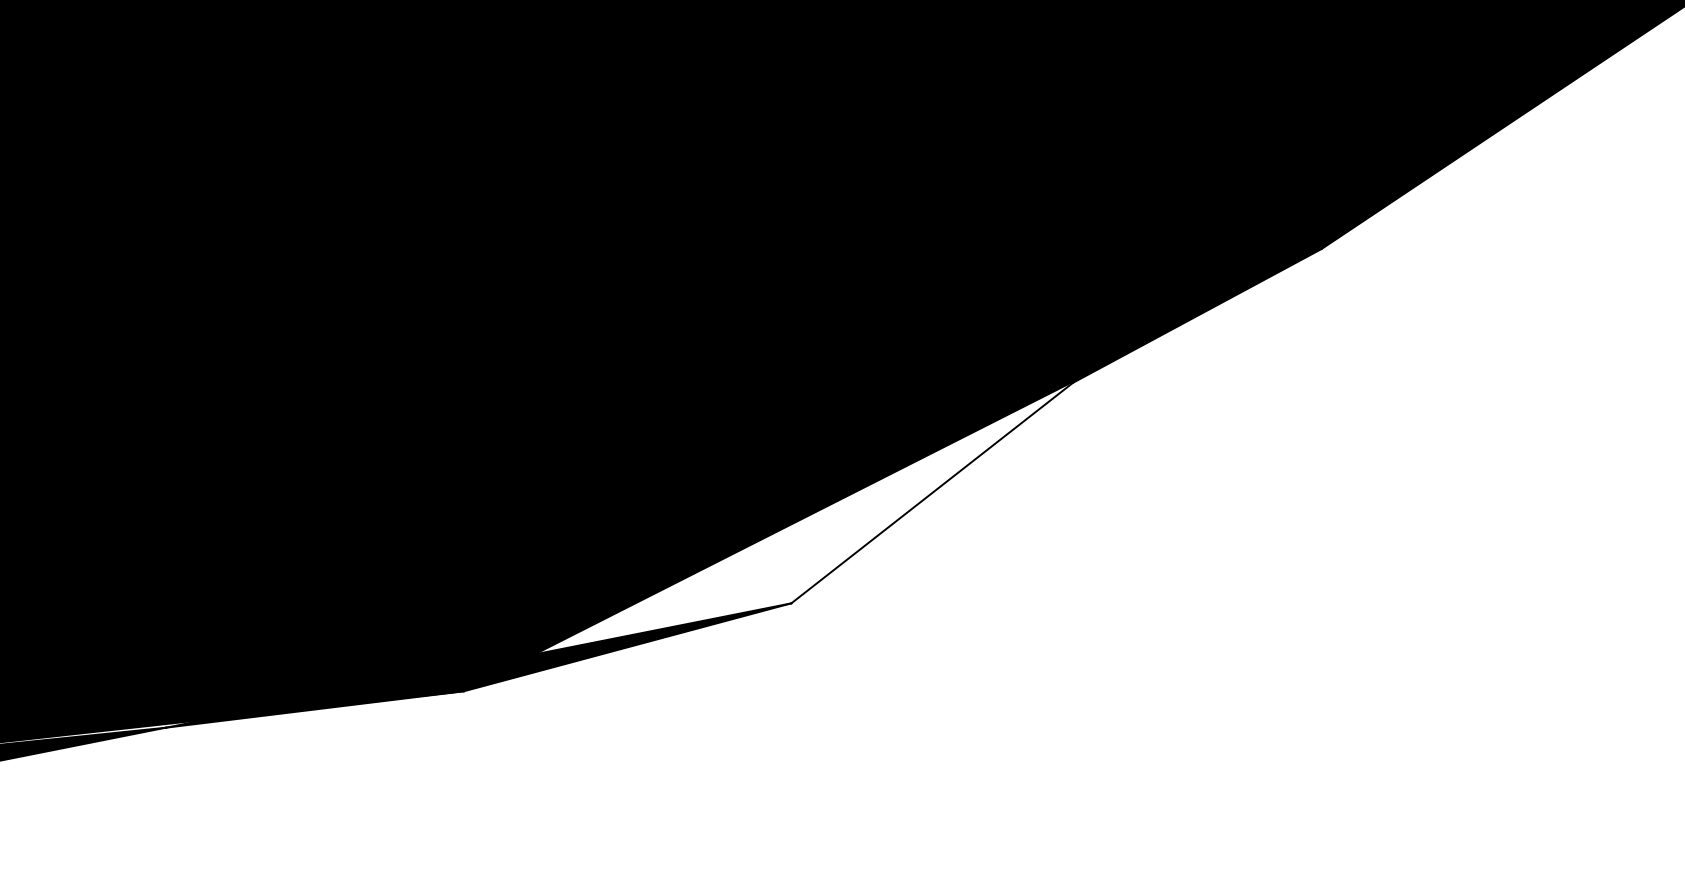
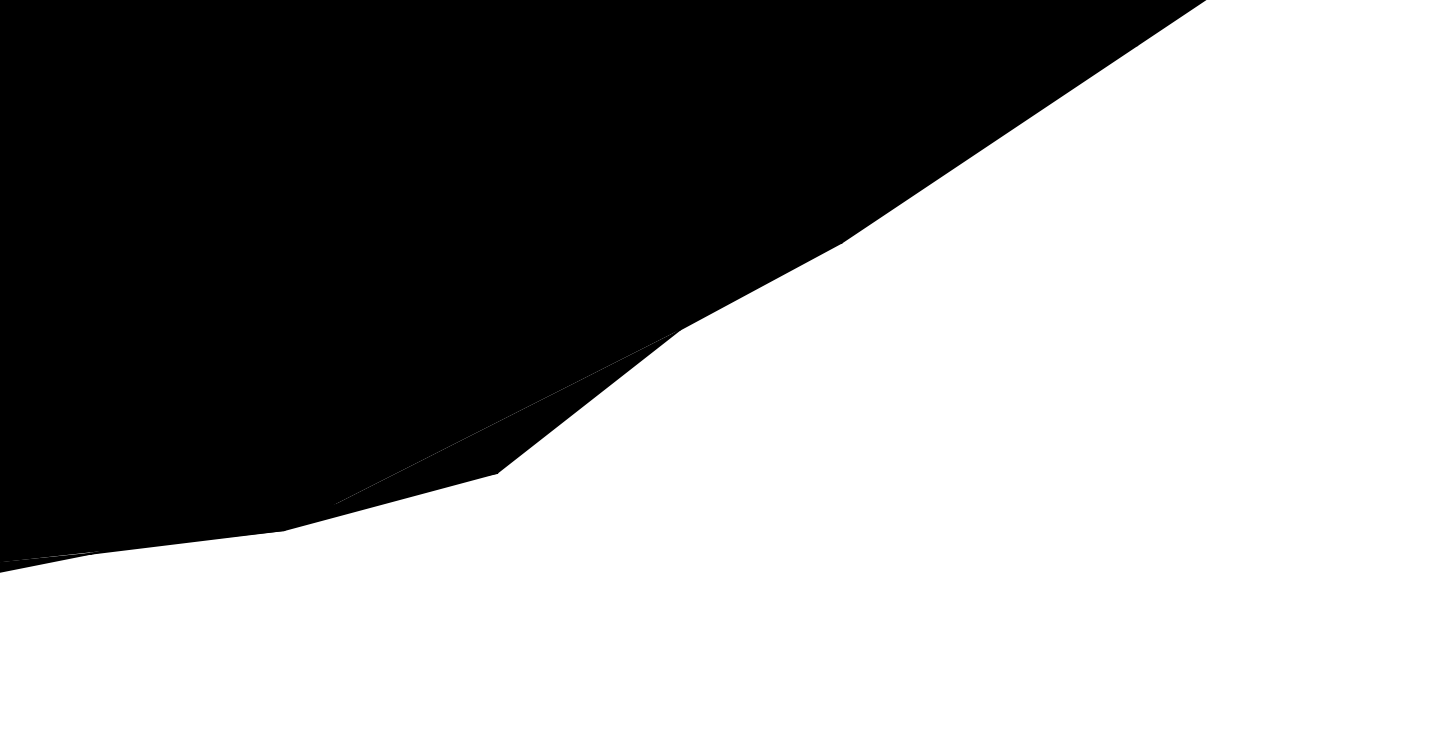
fill: (767, 536) -> (481, 429), added

